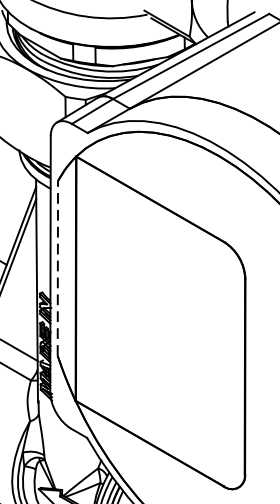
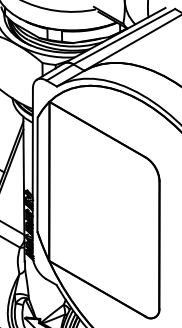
line: (57, 268) -> (37, 174), dashed -> solid

